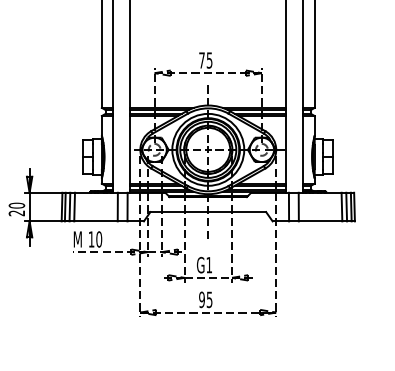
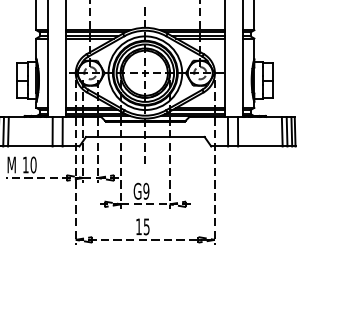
text: (209, 264) -> (146, 190), G1 -> G9
text: (201, 299) -> (138, 226), 95 -> 15

